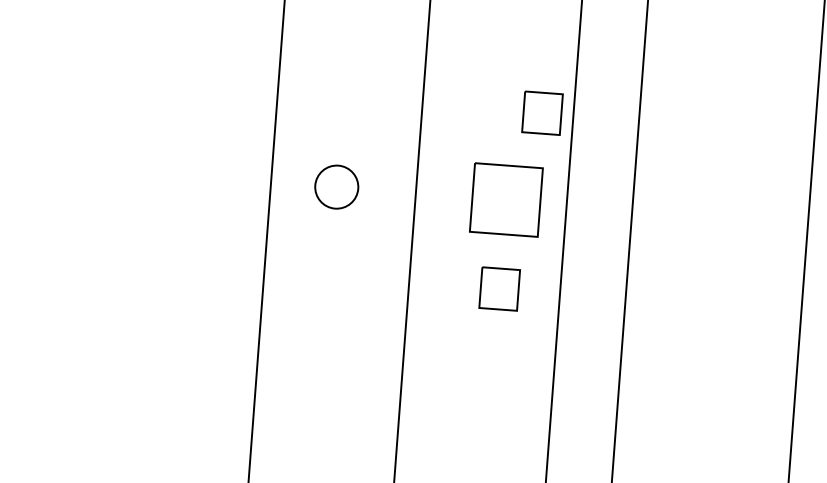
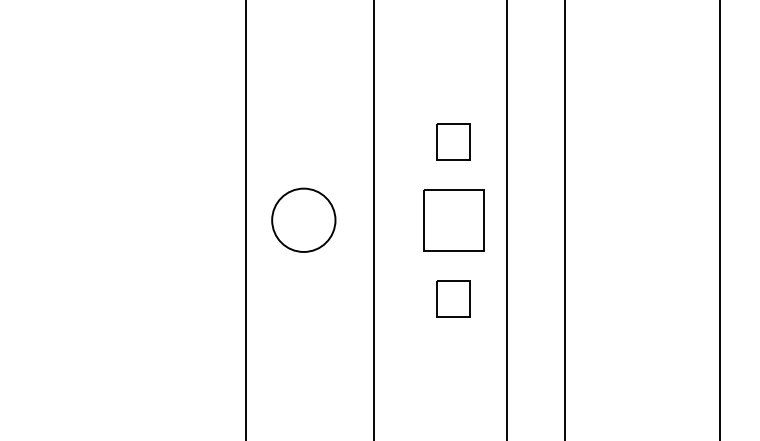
part: (542, 113) -> (453, 141), moved
part: (336, 186) -> (303, 219), size x1.67

